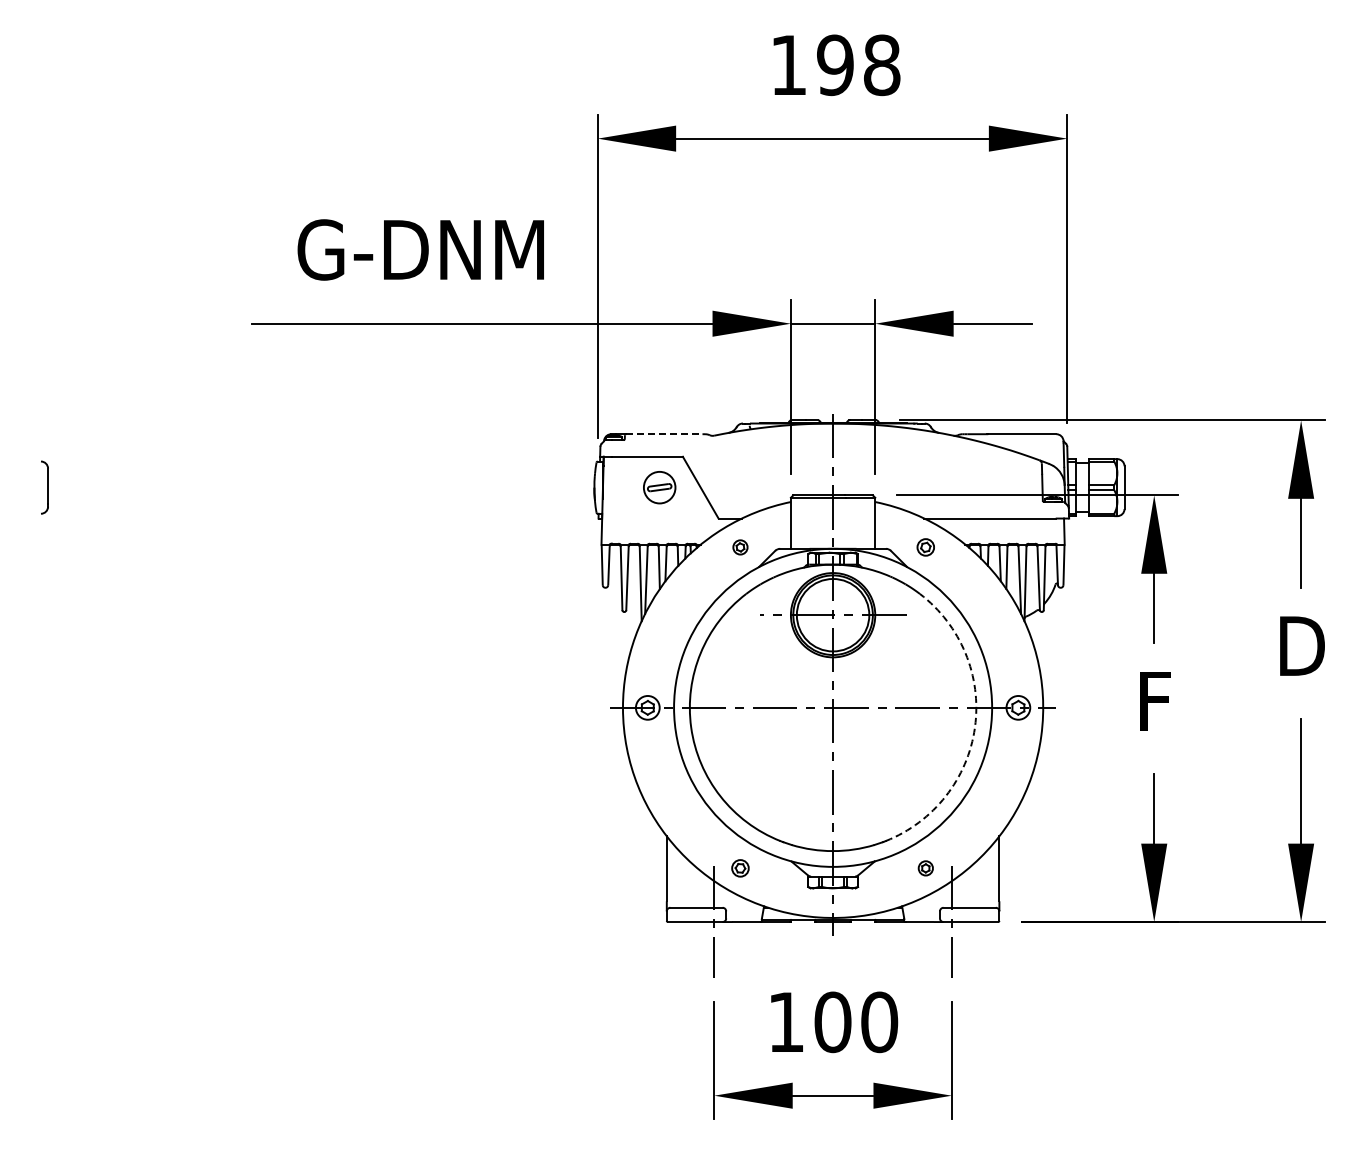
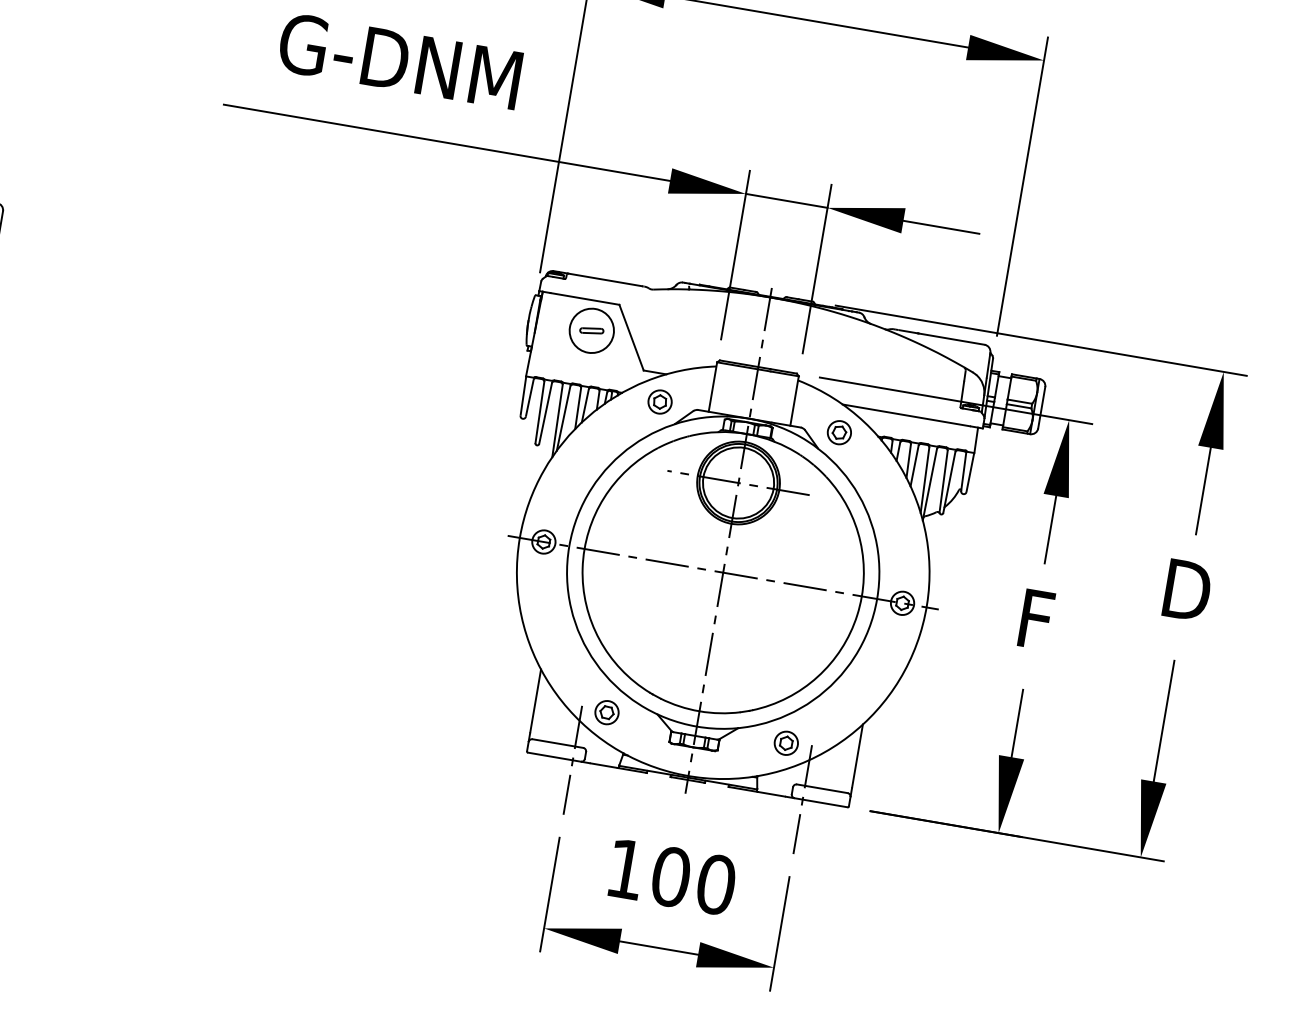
line: (664, 434) -> (605, 280), dashed -> solid
circle: (659, 487) -> (591, 330), size x1.43
part: (740, 547) -> (660, 402), size x1.67
part: (925, 547) -> (839, 432), size x1.43
arc: (974, 727) -> (856, 615), dashed -> solid
part: (740, 868) -> (607, 712), size x1.43
part: (925, 868) -> (786, 743), size x1.67

